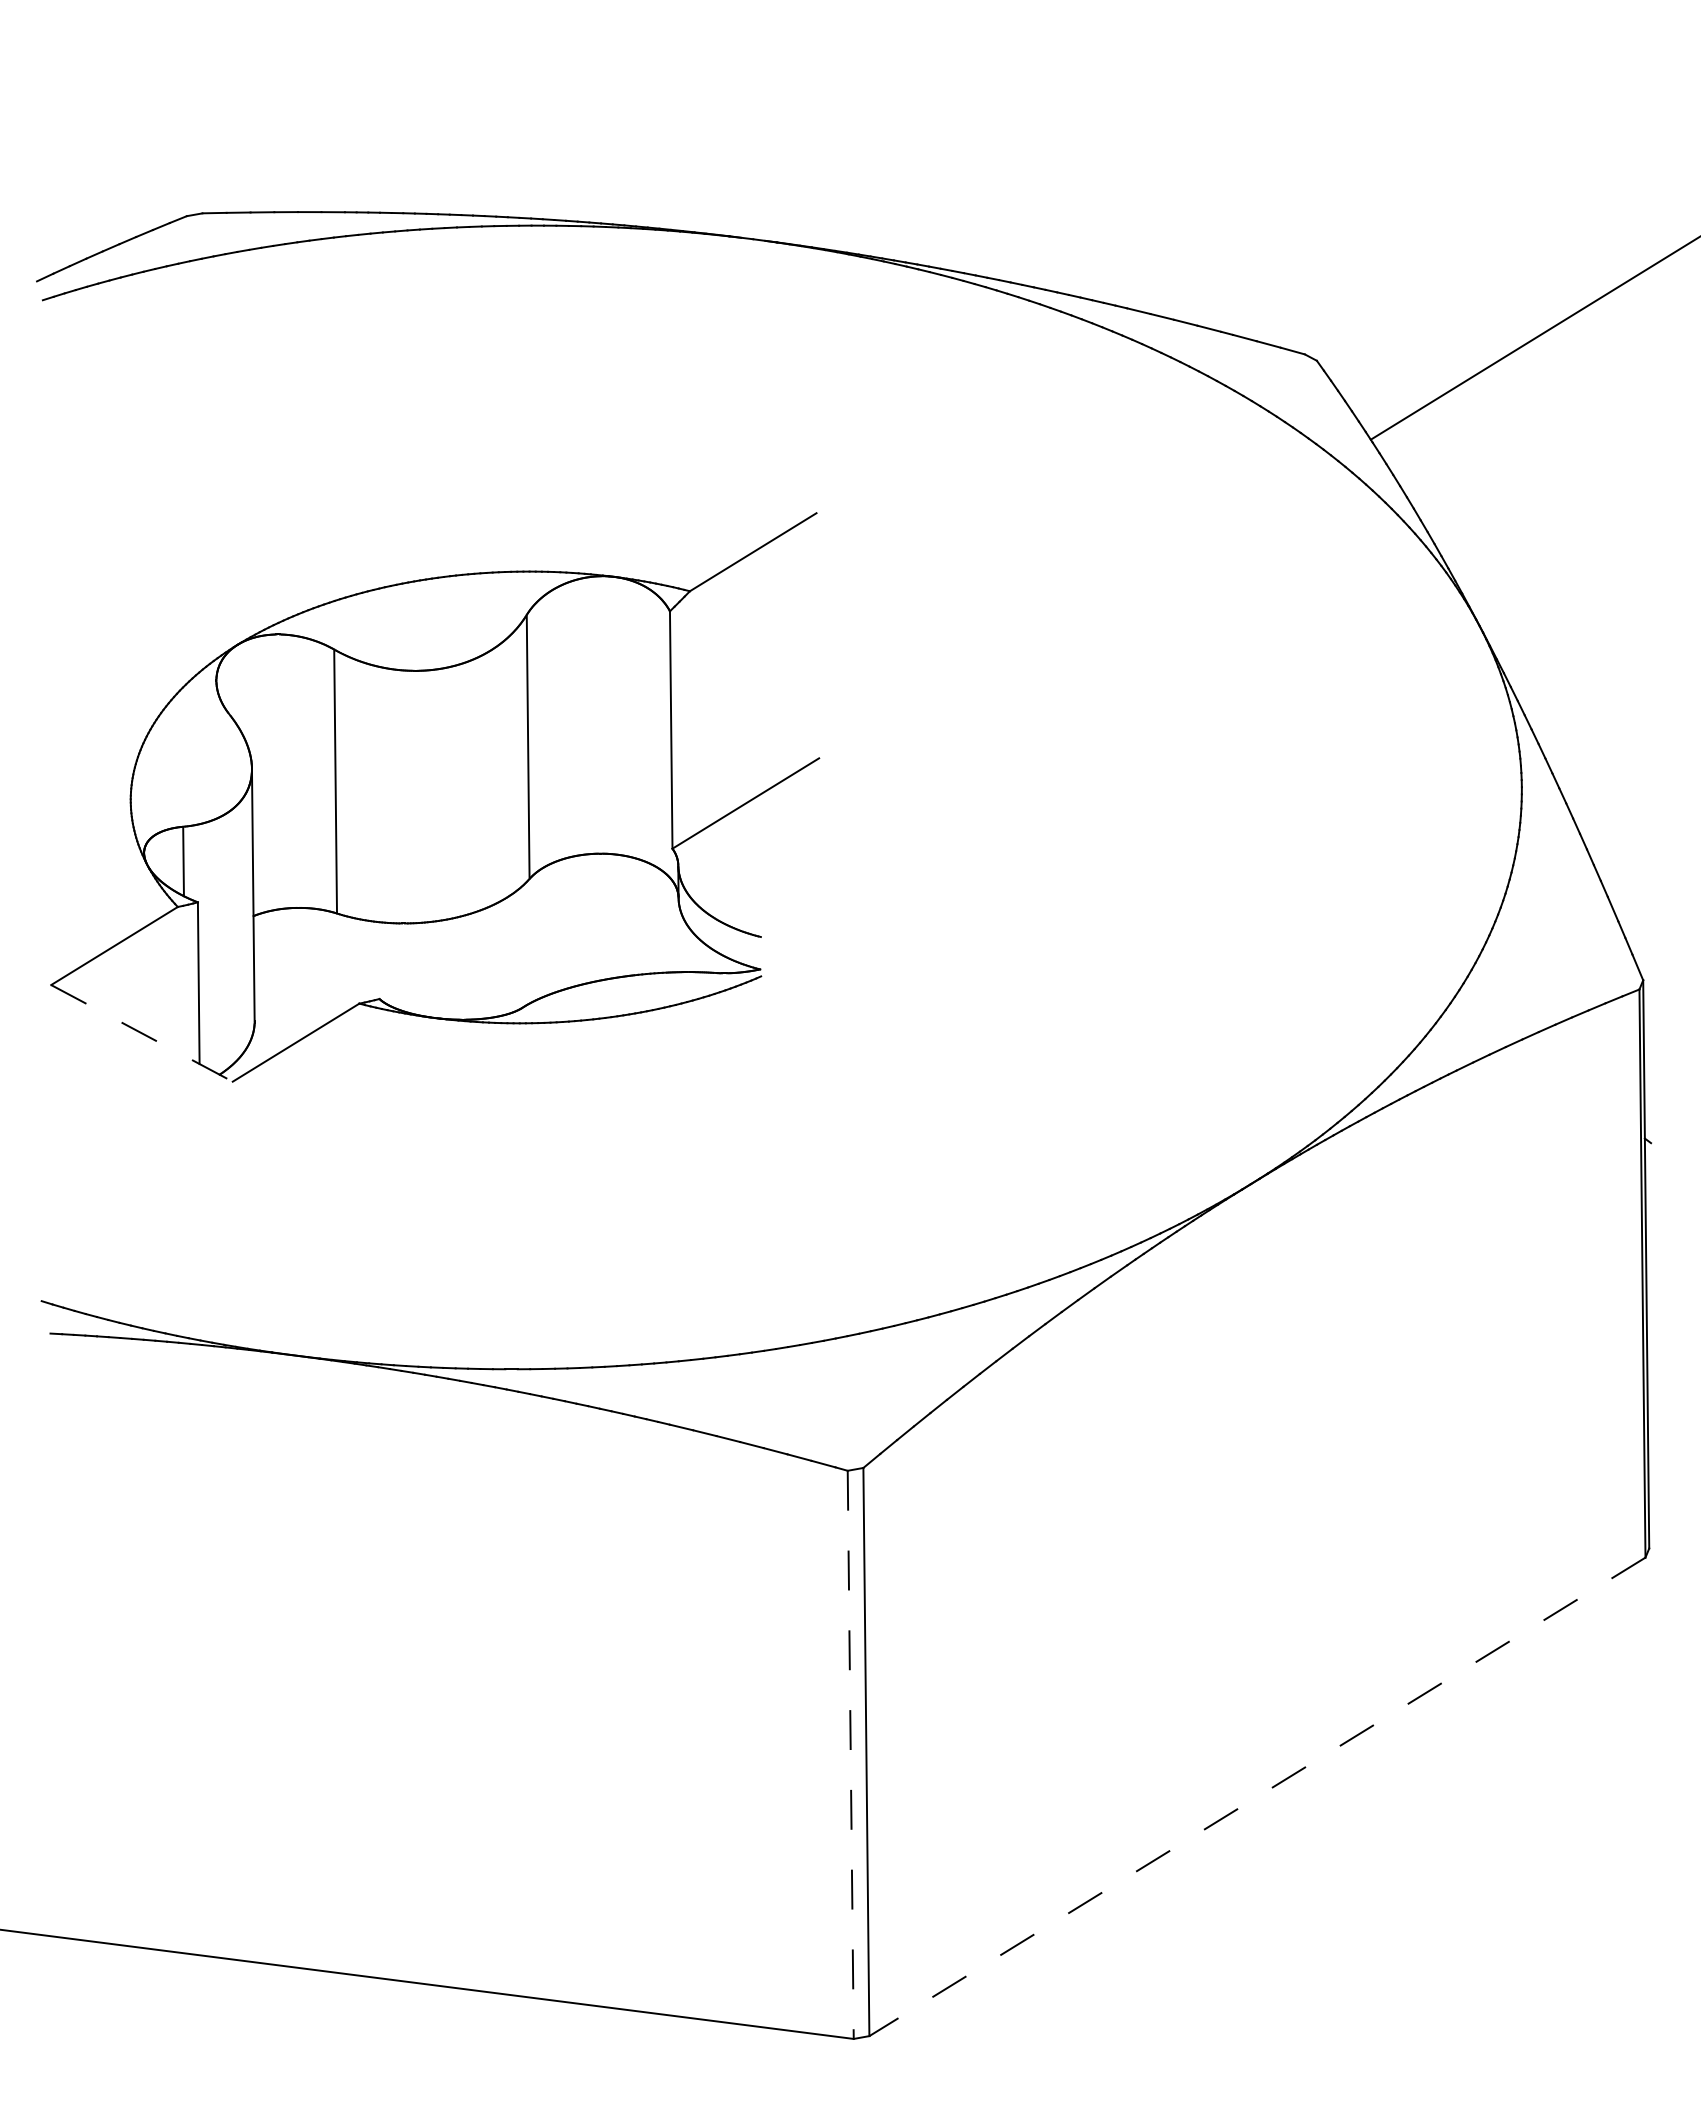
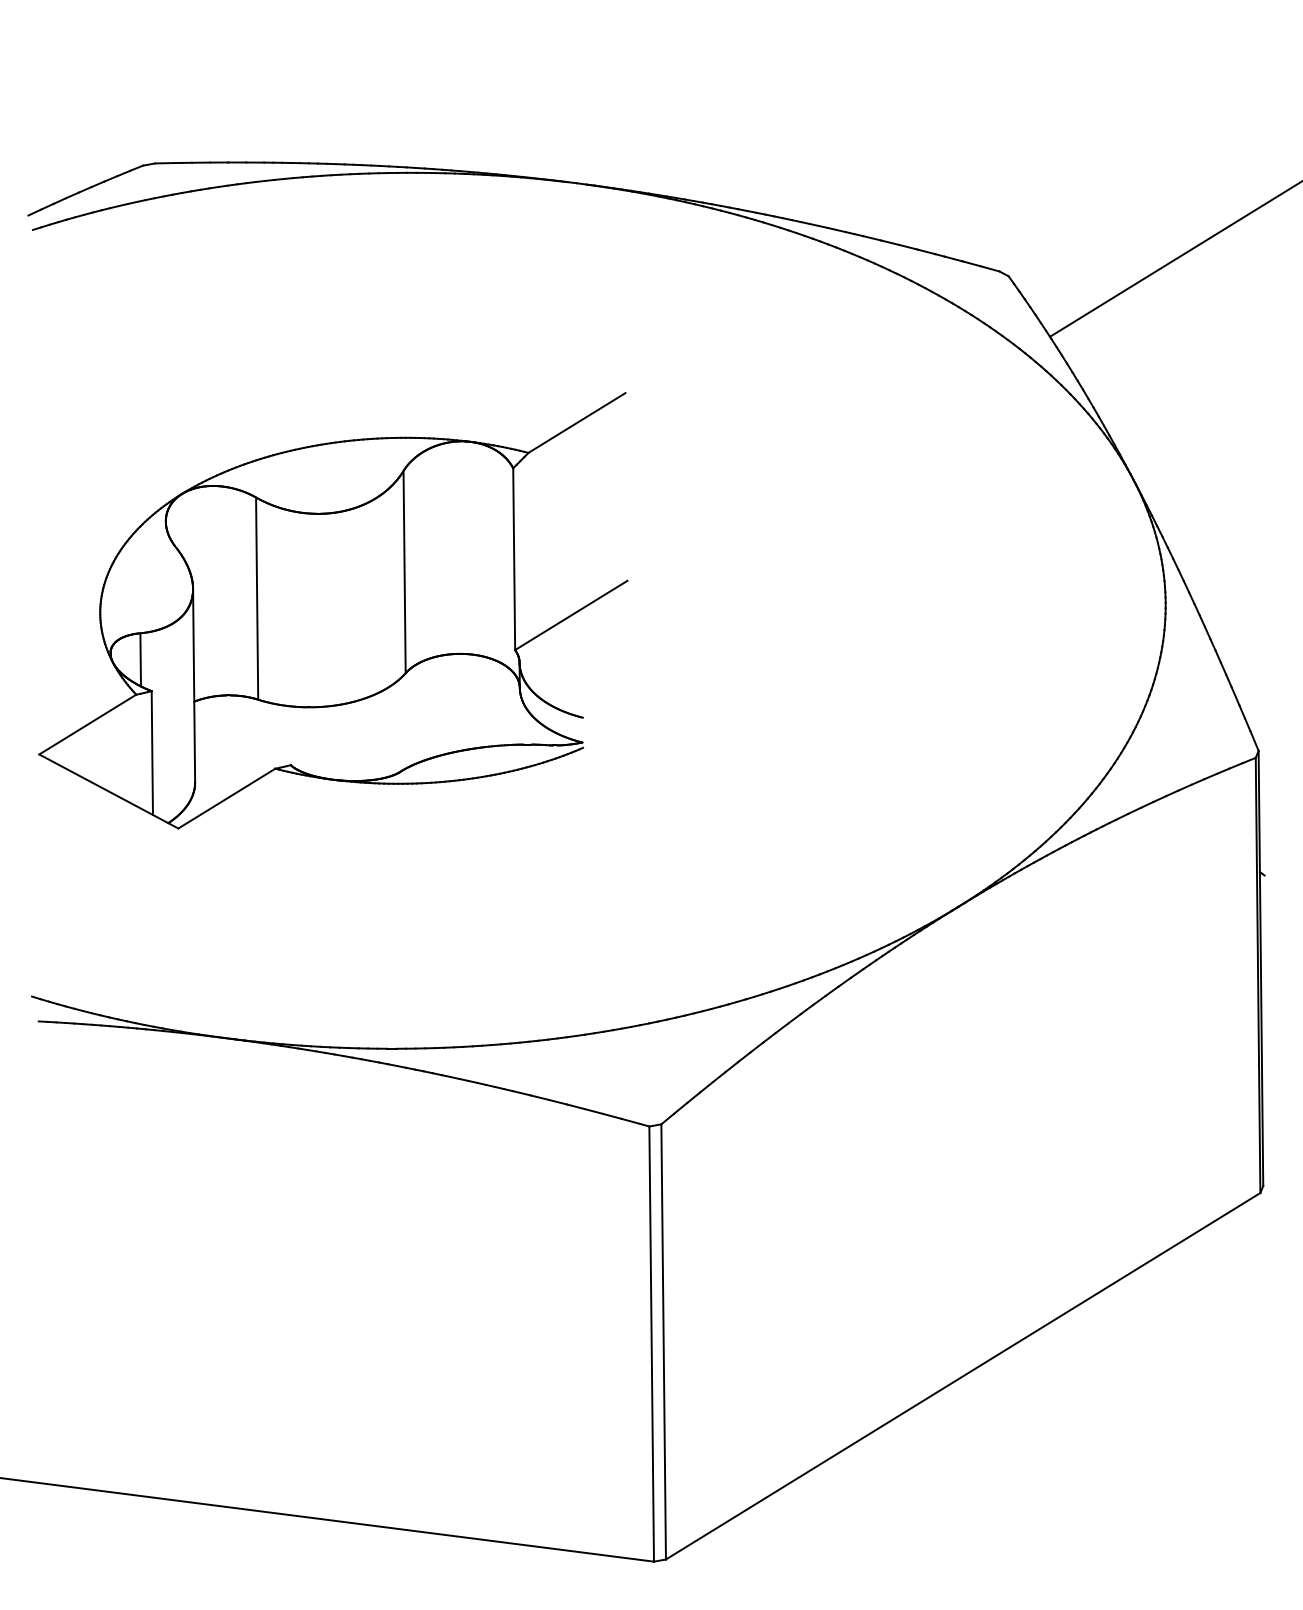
line: (141, 1033) -> (108, 791), dashed -> solid
line: (850, 1755) -> (651, 1344), dashed -> solid
line: (1257, 1796) -> (963, 1375), dashed -> solid

